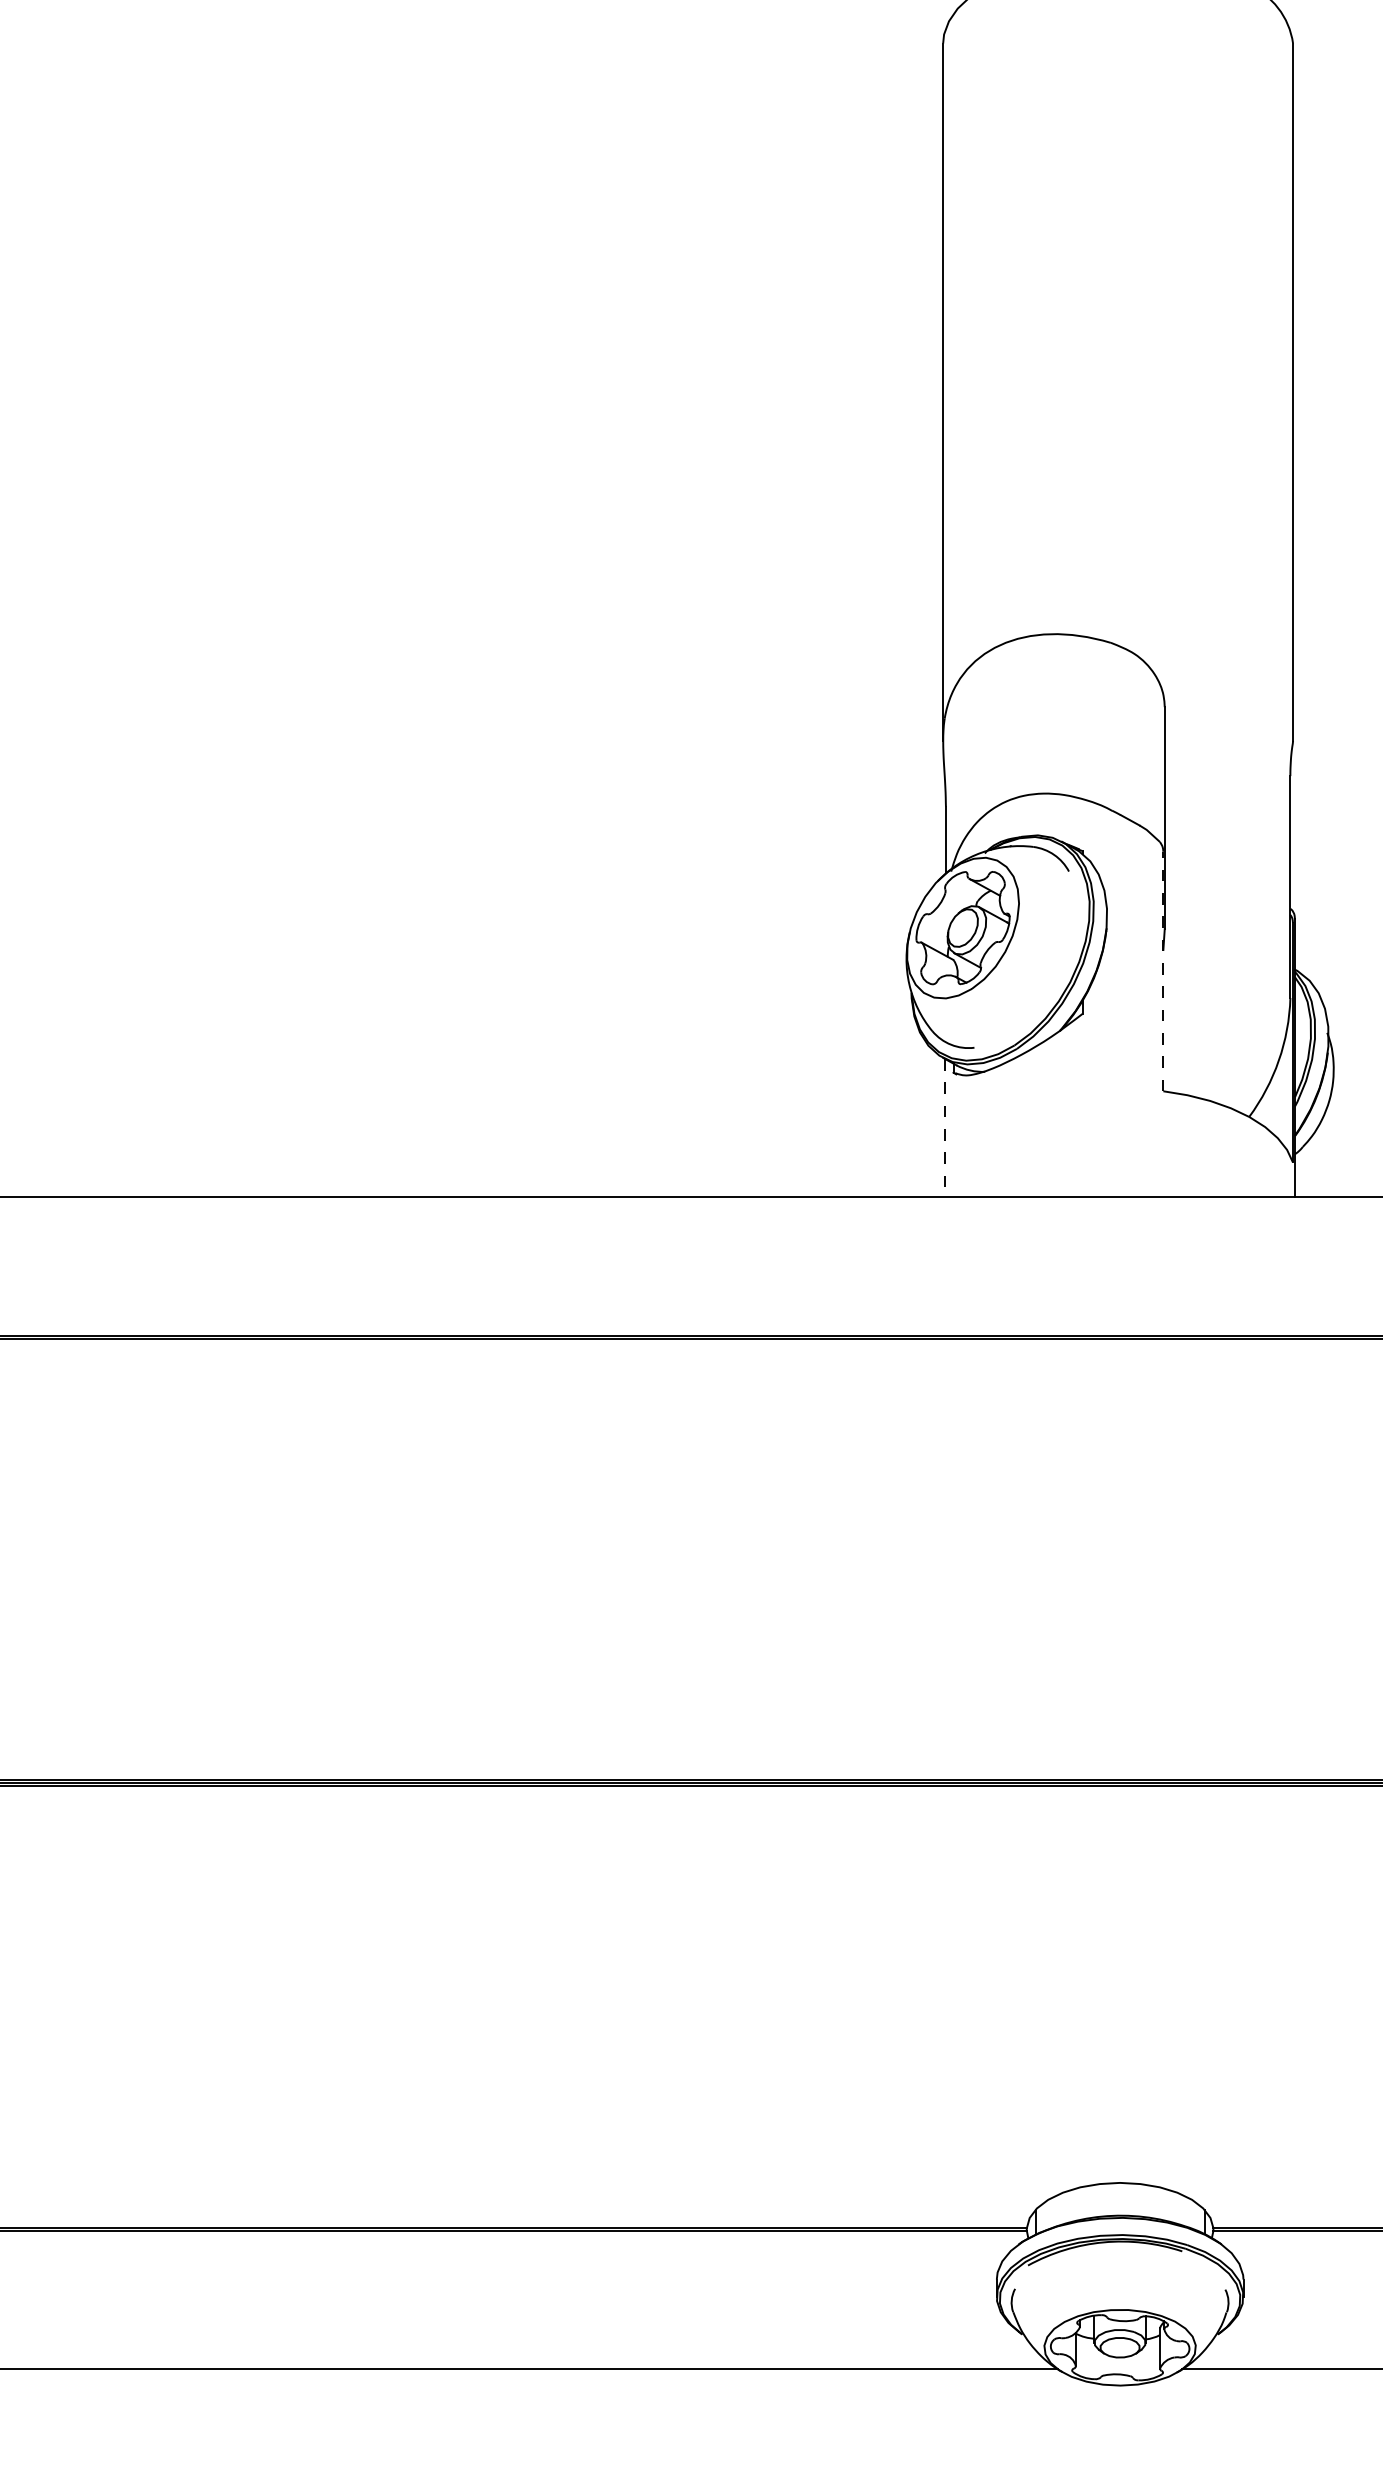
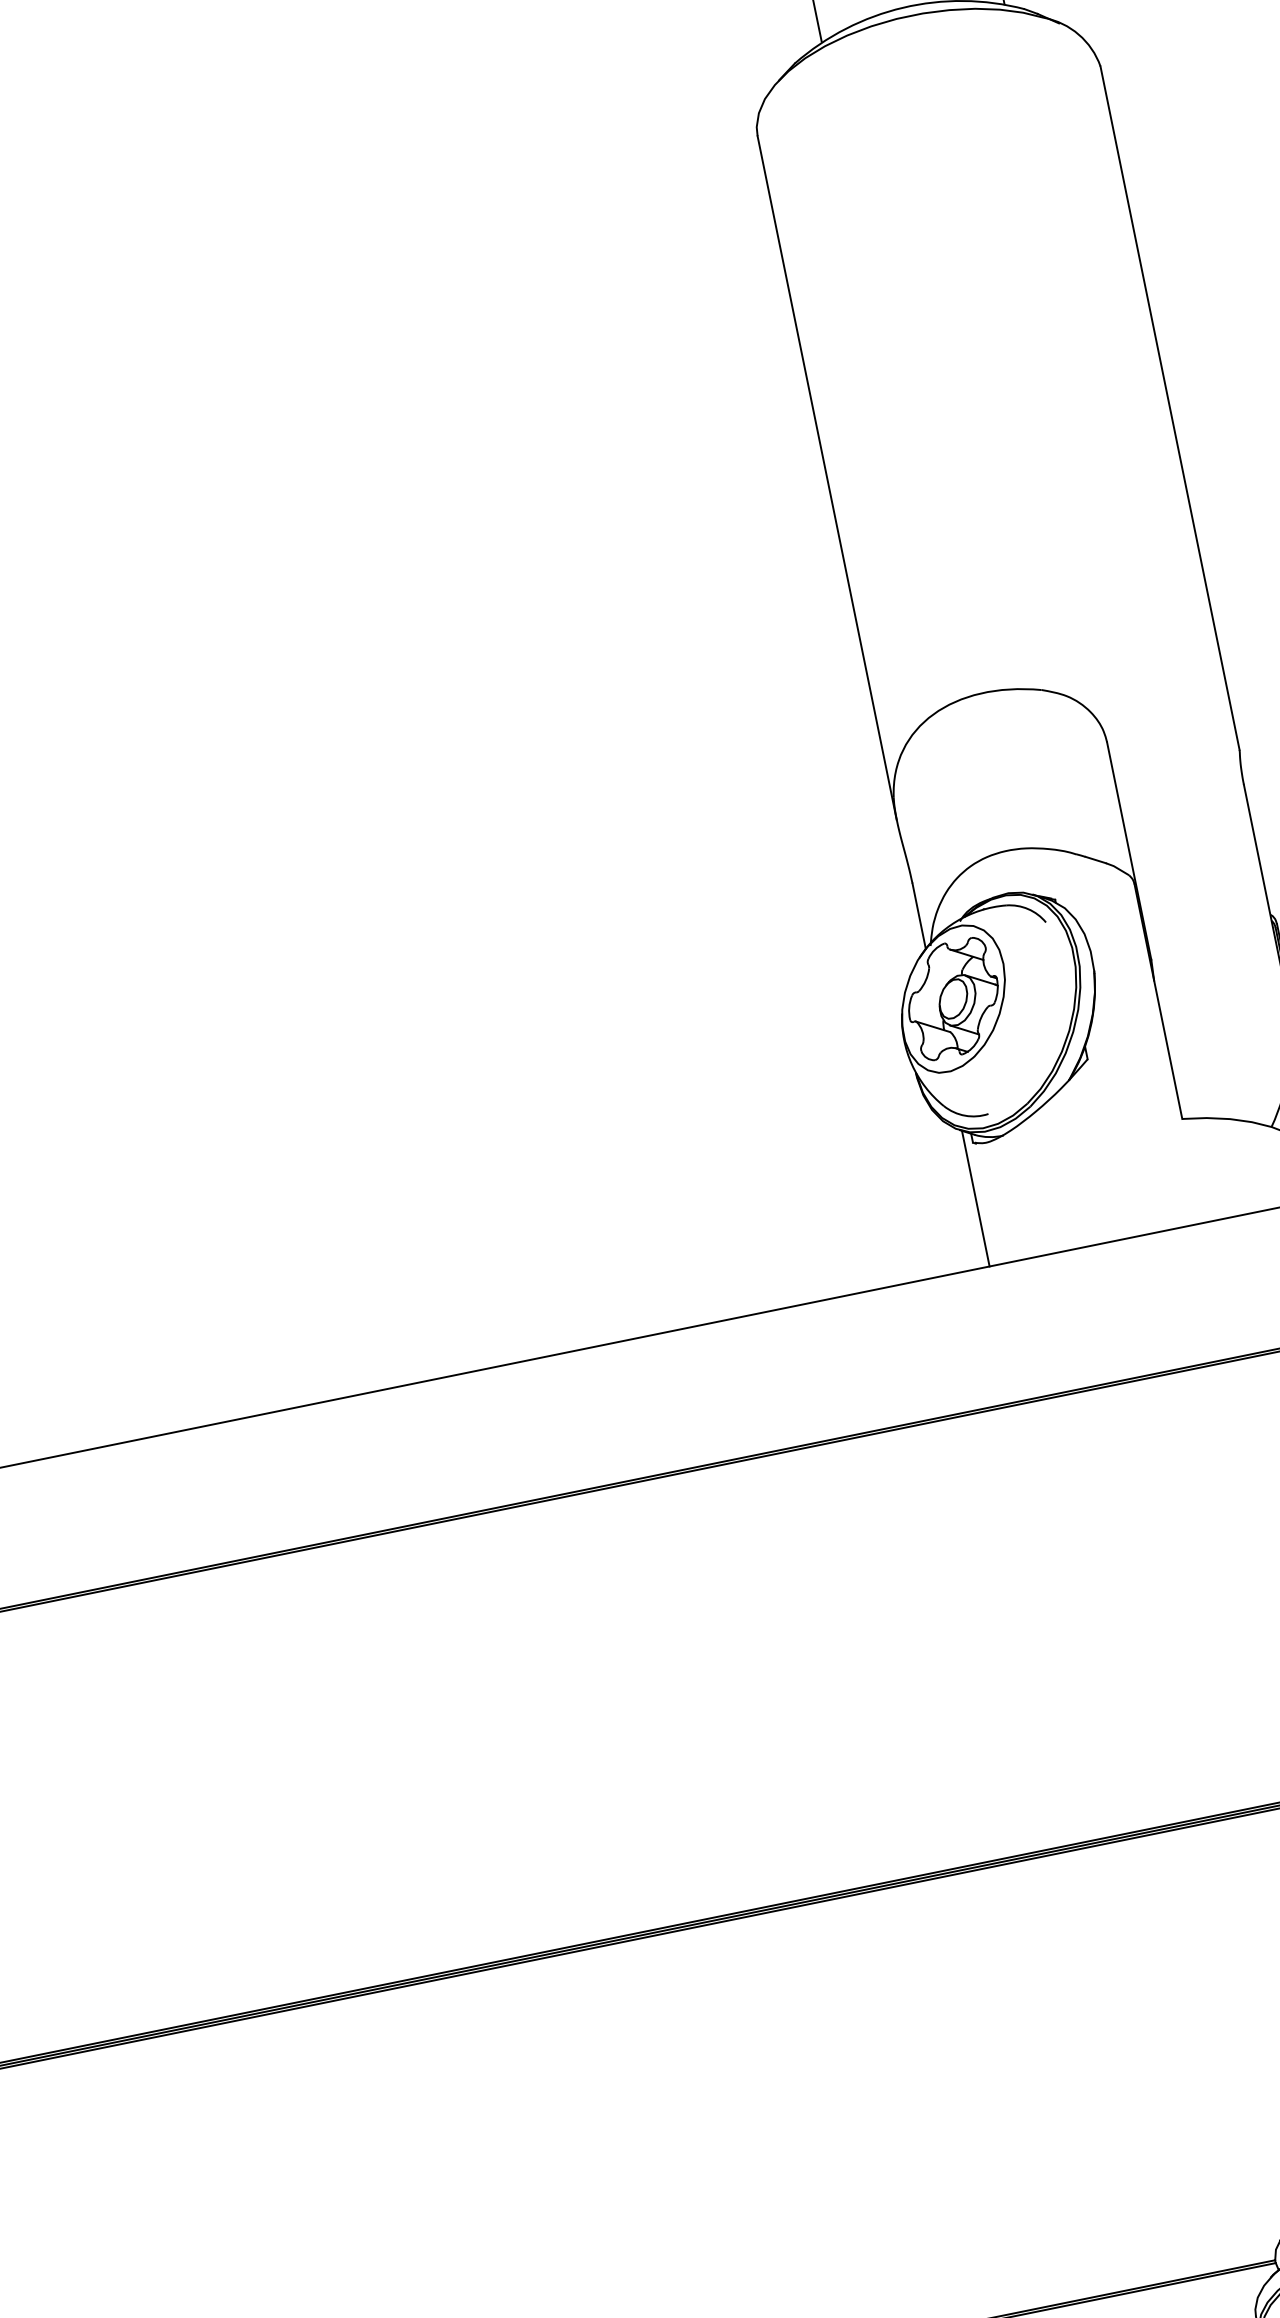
line: (1163, 971) -> (1158, 1001), dashed -> solid
line: (945, 1128) -> (976, 1198), dashed -> solid

